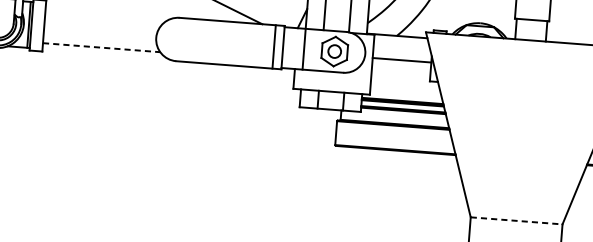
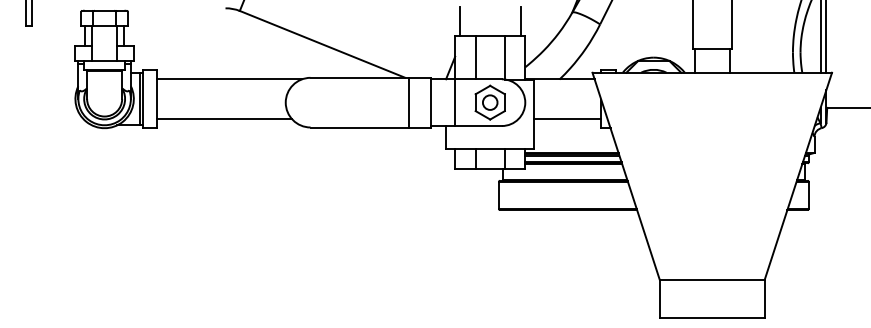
line: (108, 13) -> (229, 79), added
line: (273, 46) -> (408, 102), moved
line: (101, 47) -> (224, 118), dashed -> solid
line: (401, 60) -> (567, 118), moved
line: (516, 220) -> (712, 279), dashed -> solid

